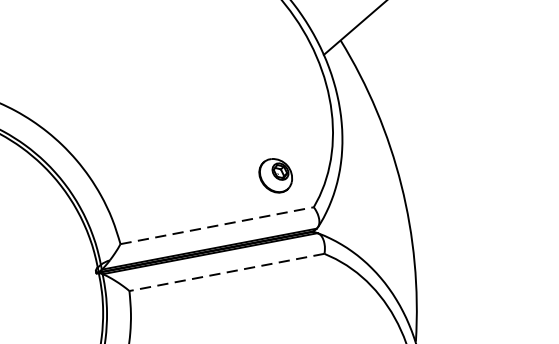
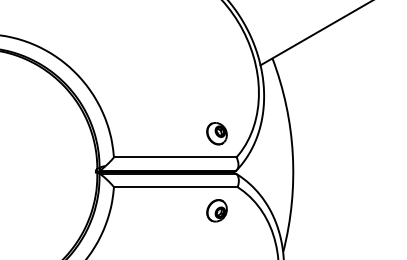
line: (217, 225) -> (175, 157), dashed -> solid
line: (226, 273) -> (175, 187), dashed -> solid
part: (298, 297) -> (216, 210), added

